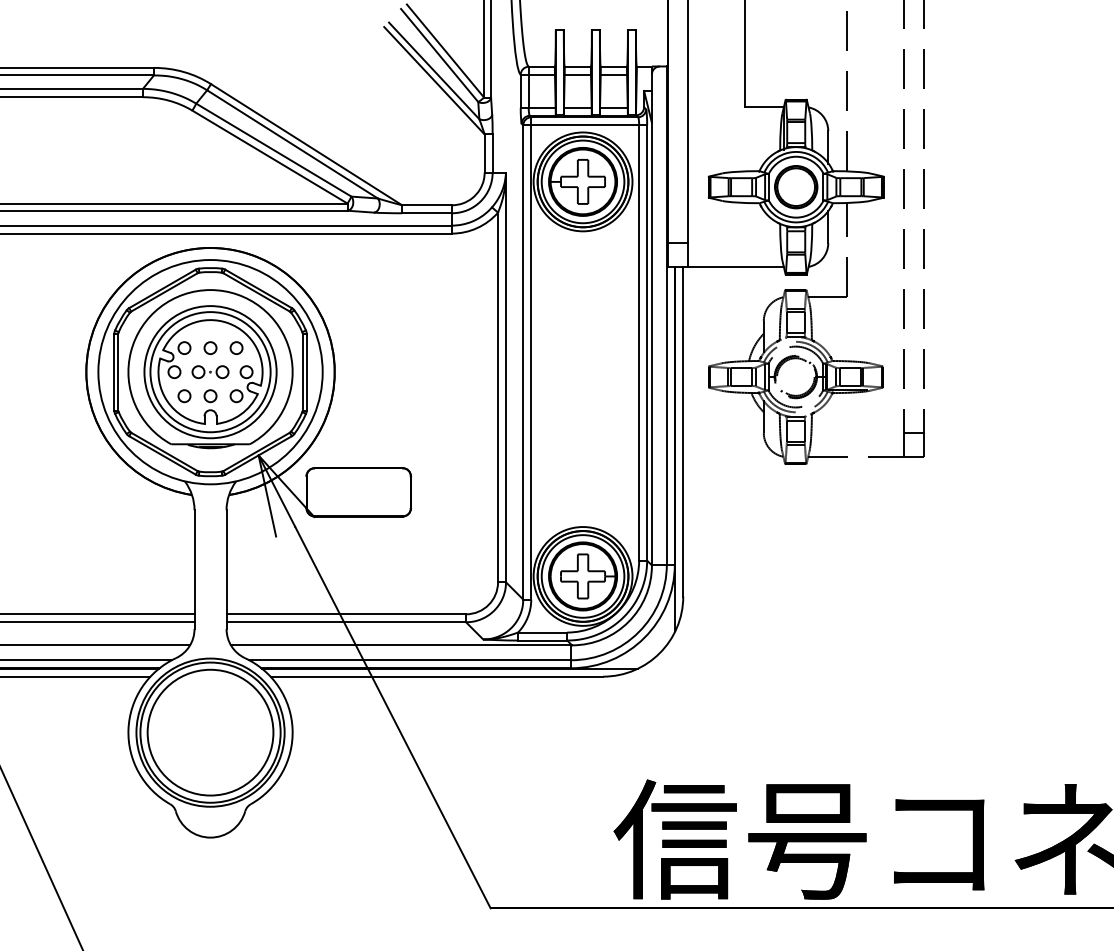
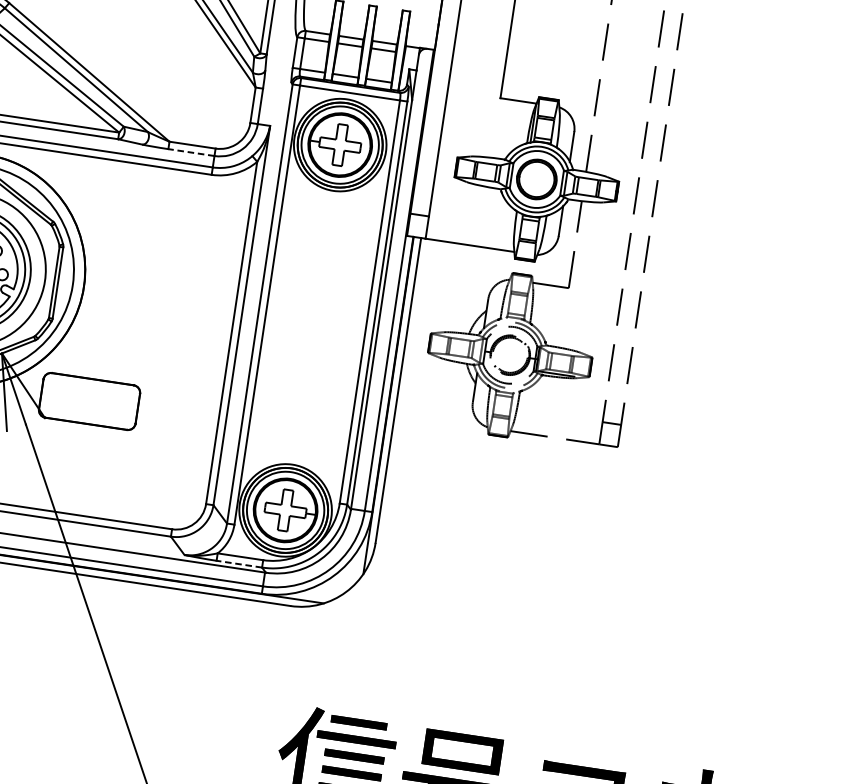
line: (427, 213) -> (191, 152), solid -> dashed
line: (542, 640) -> (239, 564), solid -> dashed

